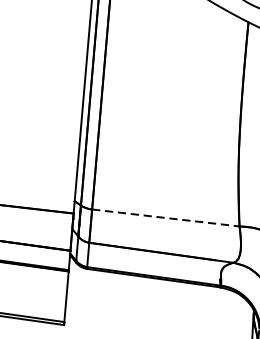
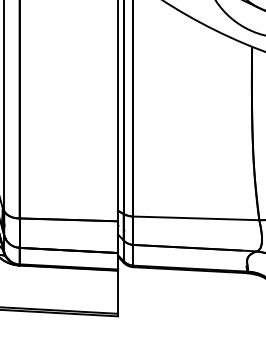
line: (165, 218) -> (196, 218), dashed -> solid

